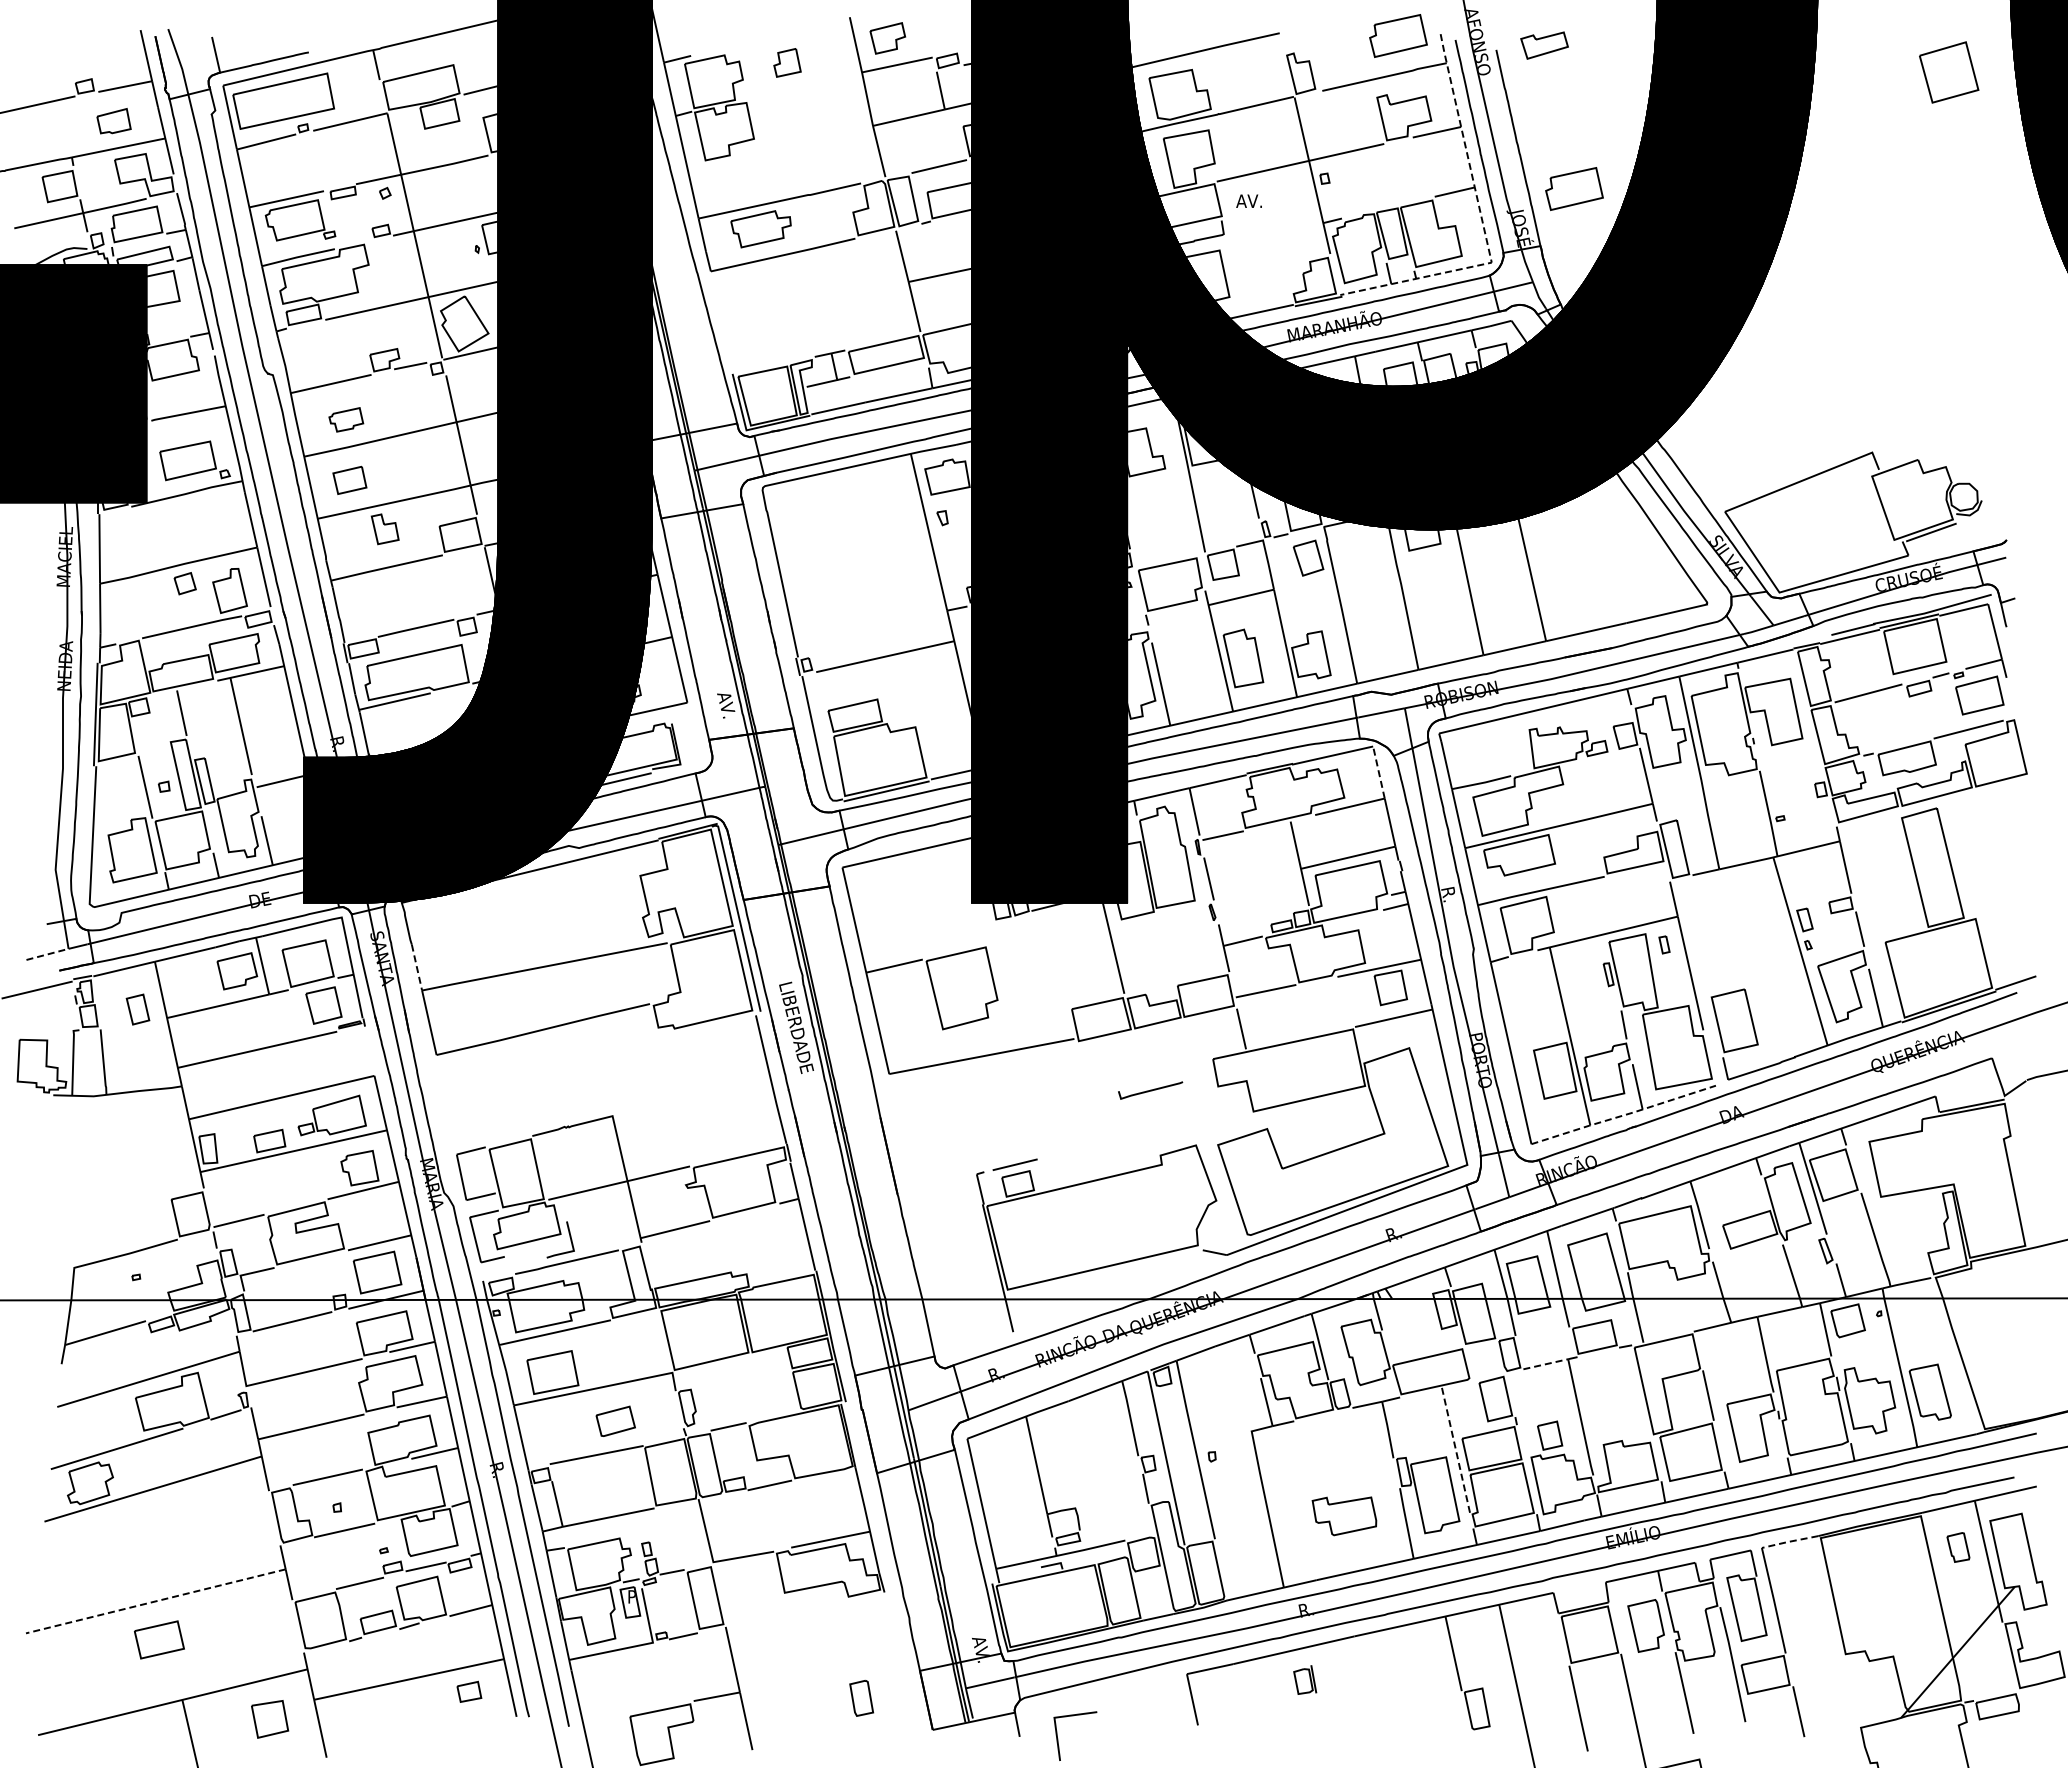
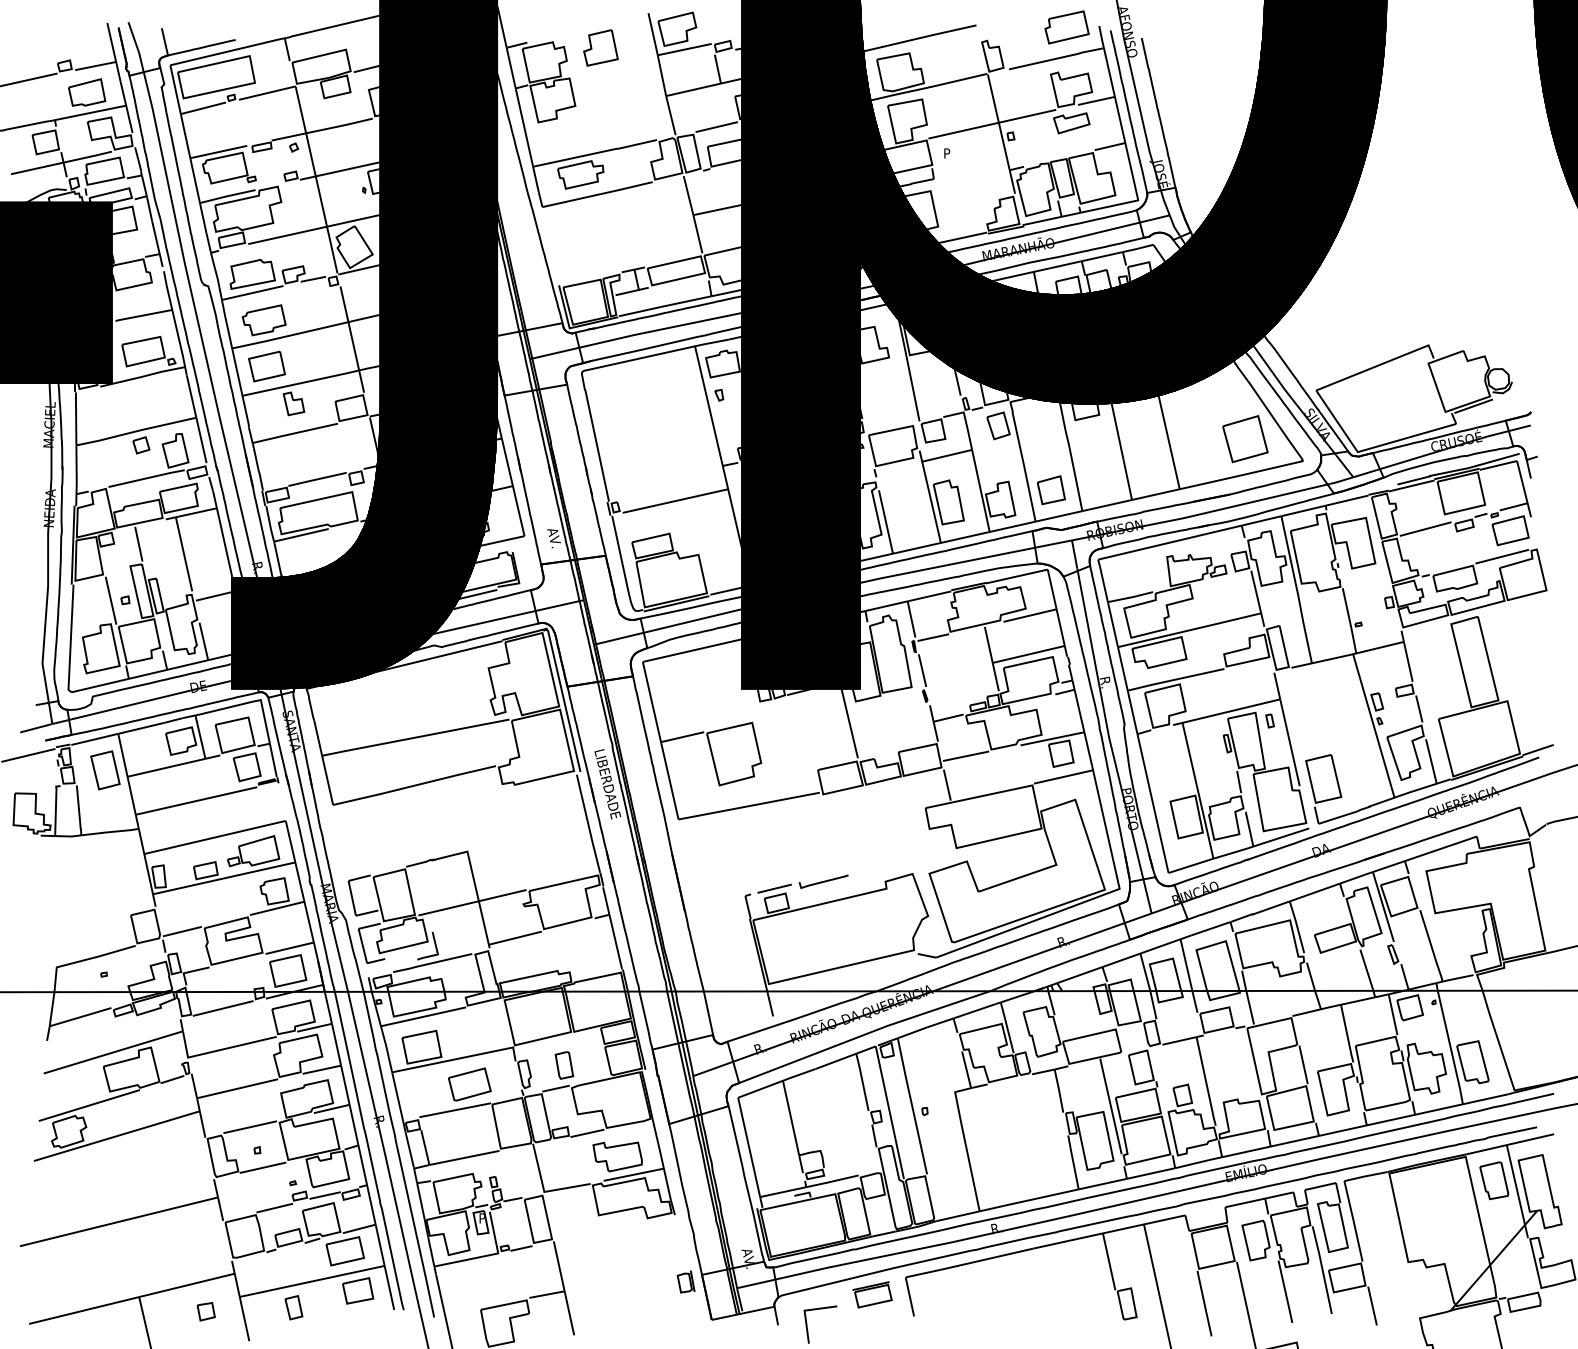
part: (887, 38) -> (677, 29), size x1.43
part: (1544, 45) -> (1071, 123), moved
part: (787, 62) -> (600, 47), size x1.67
part: (1949, 72) -> (1245, 439), moved
part: (113, 120) -> (86, 91), size x1.43
part: (1574, 188) -> (1201, 143), removed
text: (1248, 200) -> (952, 152), AV. -> P
line: (1482, 223) -> (1131, 170), dashed -> solid
part: (331, 359) -> (252, 274), added
part: (346, 419) -> (264, 320), size x1.67
part: (349, 480) -> (266, 366), size x1.43
part: (1377, 642) -> (1051, 490), added
line: (1378, 772) -> (1051, 589), dashed -> solid
line: (47, 954) -> (36, 728), dashed -> solid
line: (417, 968) -> (318, 738), dashed -> solid
part: (137, 1009) -> (104, 770), size x1.67
line: (1150, 1090) -> (823, 881), moved
line: (1624, 1115) -> (1239, 851), dashed -> solid
line: (1545, 1364) -> (1179, 1041), dashed -> solid
part: (615, 1421) -> (469, 1084), size x1.43
line: (1455, 1449) -> (1110, 1105), dashed -> solid
part: (1344, 1516) -> (617, 1157), moved
line: (1789, 1541) -> (1365, 1176), dashed -> solid
part: (1958, 1547) -> (1494, 1180), size x1.67
line: (155, 1601) -> (118, 1221), dashed -> solid
part: (159, 1639) -> (345, 1250), moved
part: (1305, 1679) -> (686, 1281), moved
part: (469, 1691) -> (358, 1290), size x1.67
part: (1143, 1696) -> (872, 1294), added
part: (861, 1698) -> (564, 1065), moved
part: (385, 1713) -> (294, 1307), added
part: (270, 1718) -> (206, 1311), size x0.62

